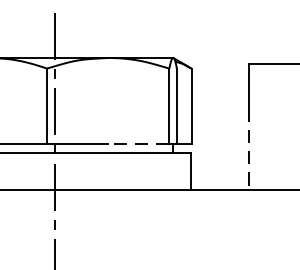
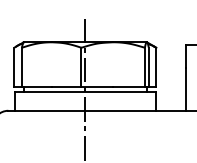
line: (139, 143) -> (129, 86), dashed -> solid
line: (249, 150) -> (186, 90), dashed -> solid

